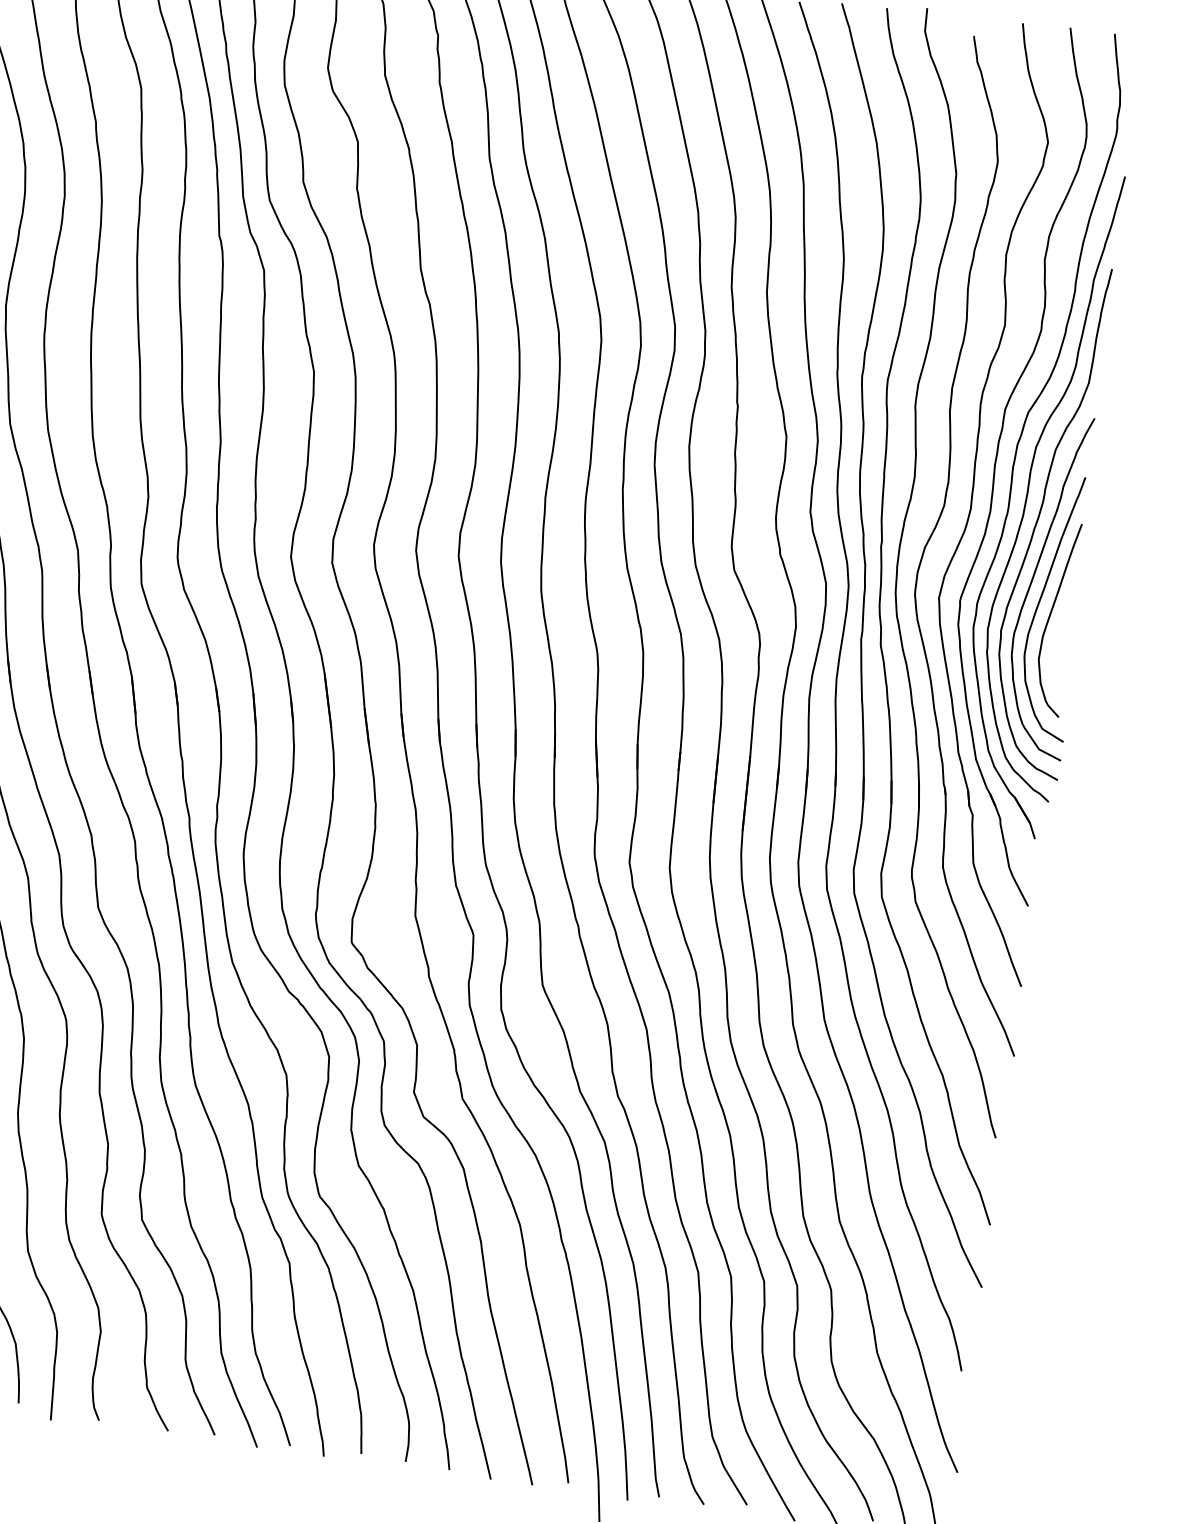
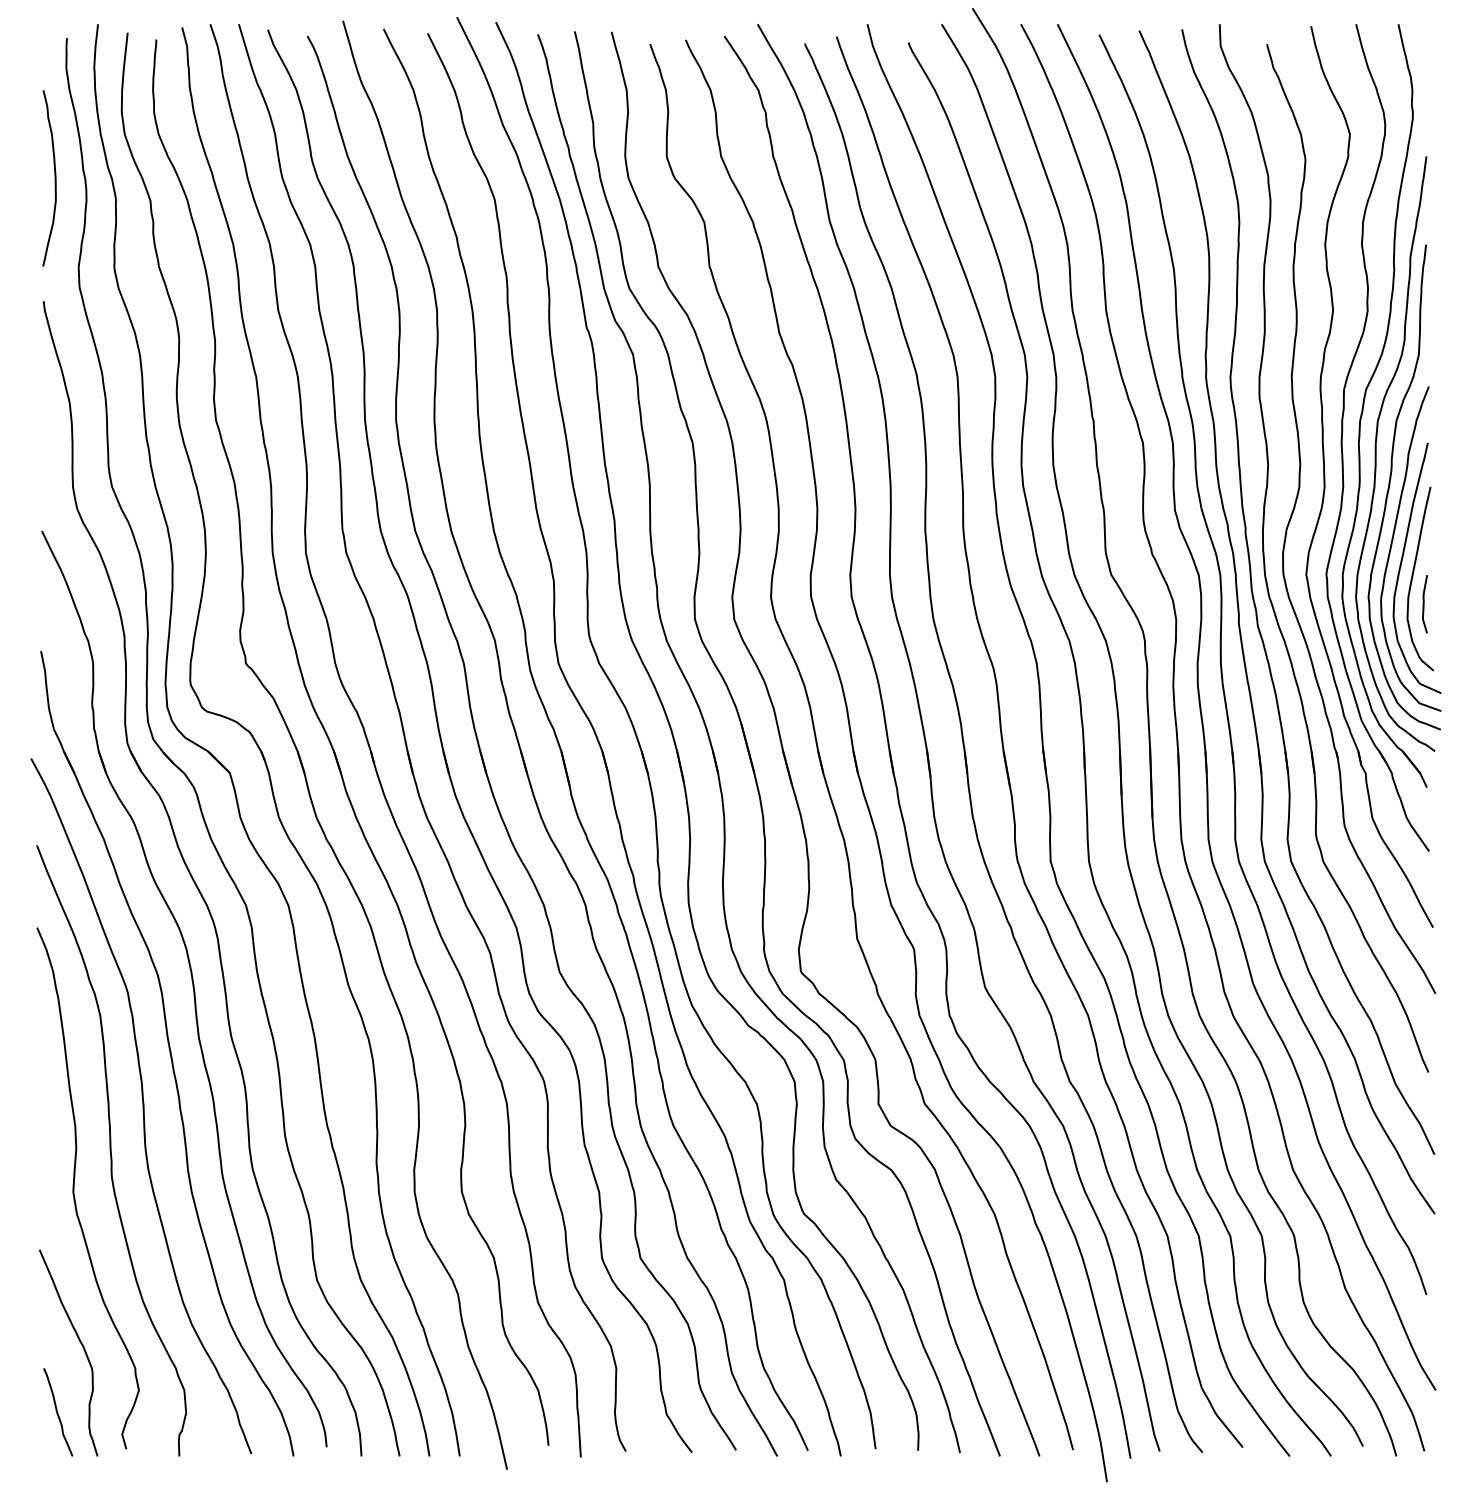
curve: (1058, 646) -> (1424, 604), added

